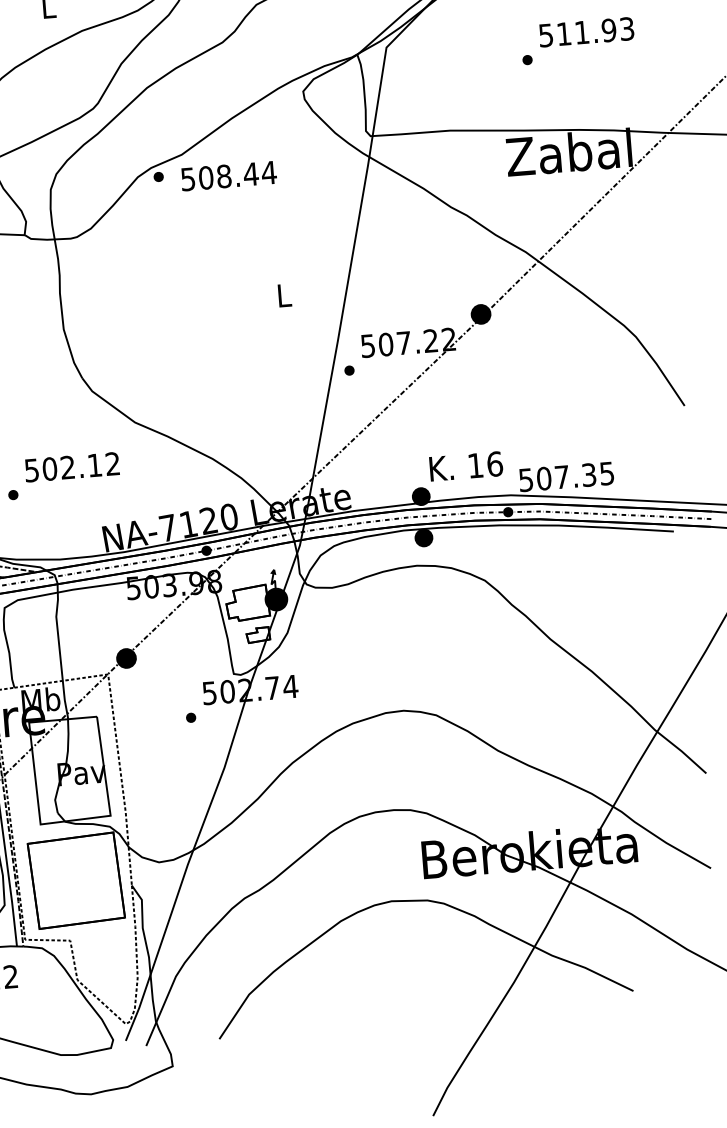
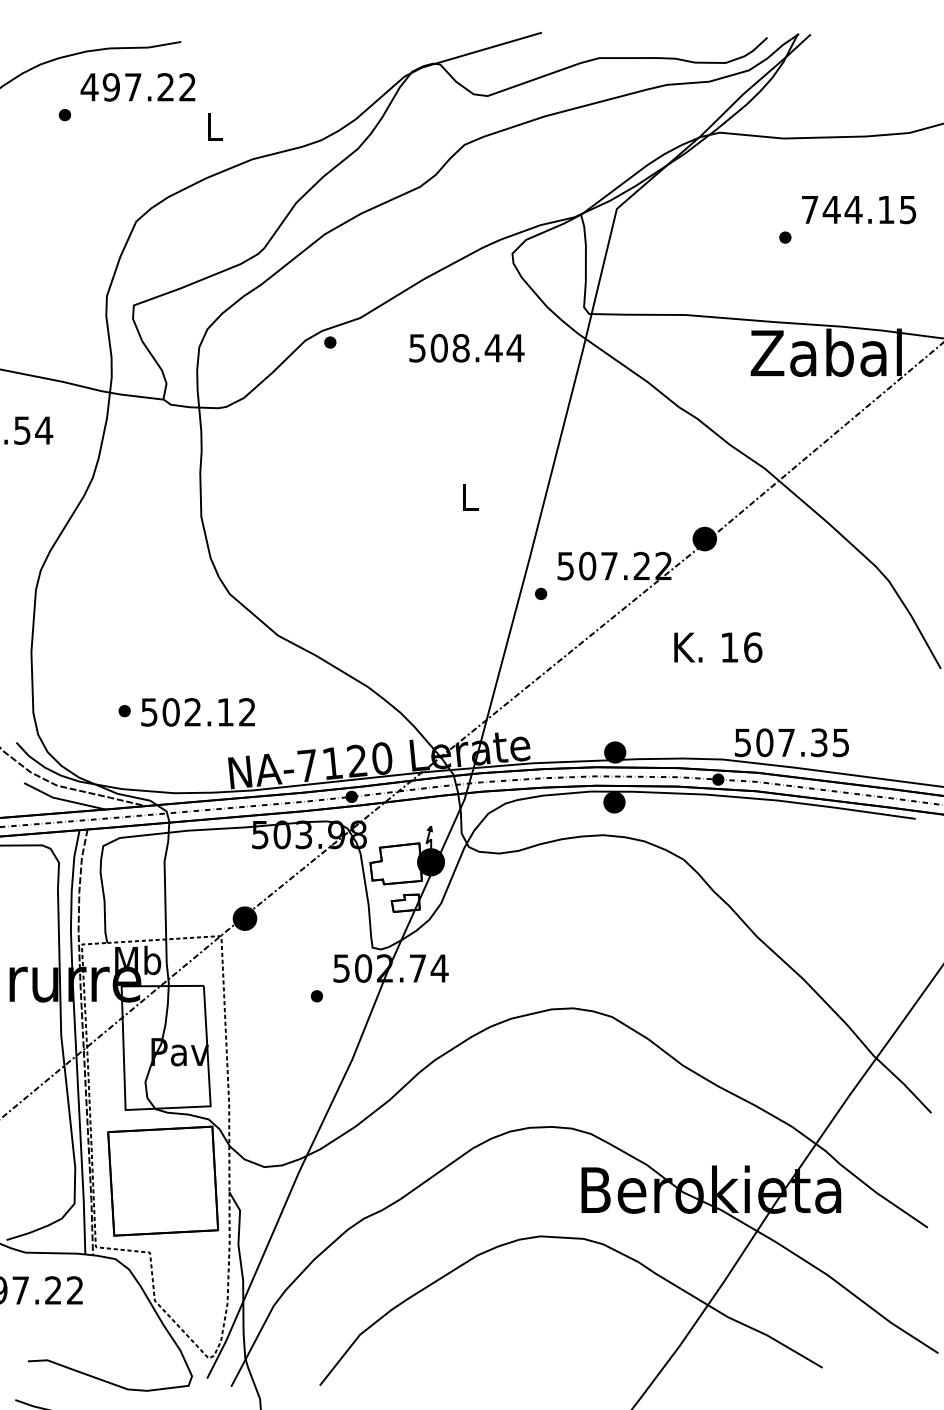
text: (586, 31) -> (859, 209), 511.93 -> 744.15
text: (228, 176) -> (466, 348), moved
text: (466, 466) -> (718, 647), moved
text: (71, 467) -> (197, 712), moved

